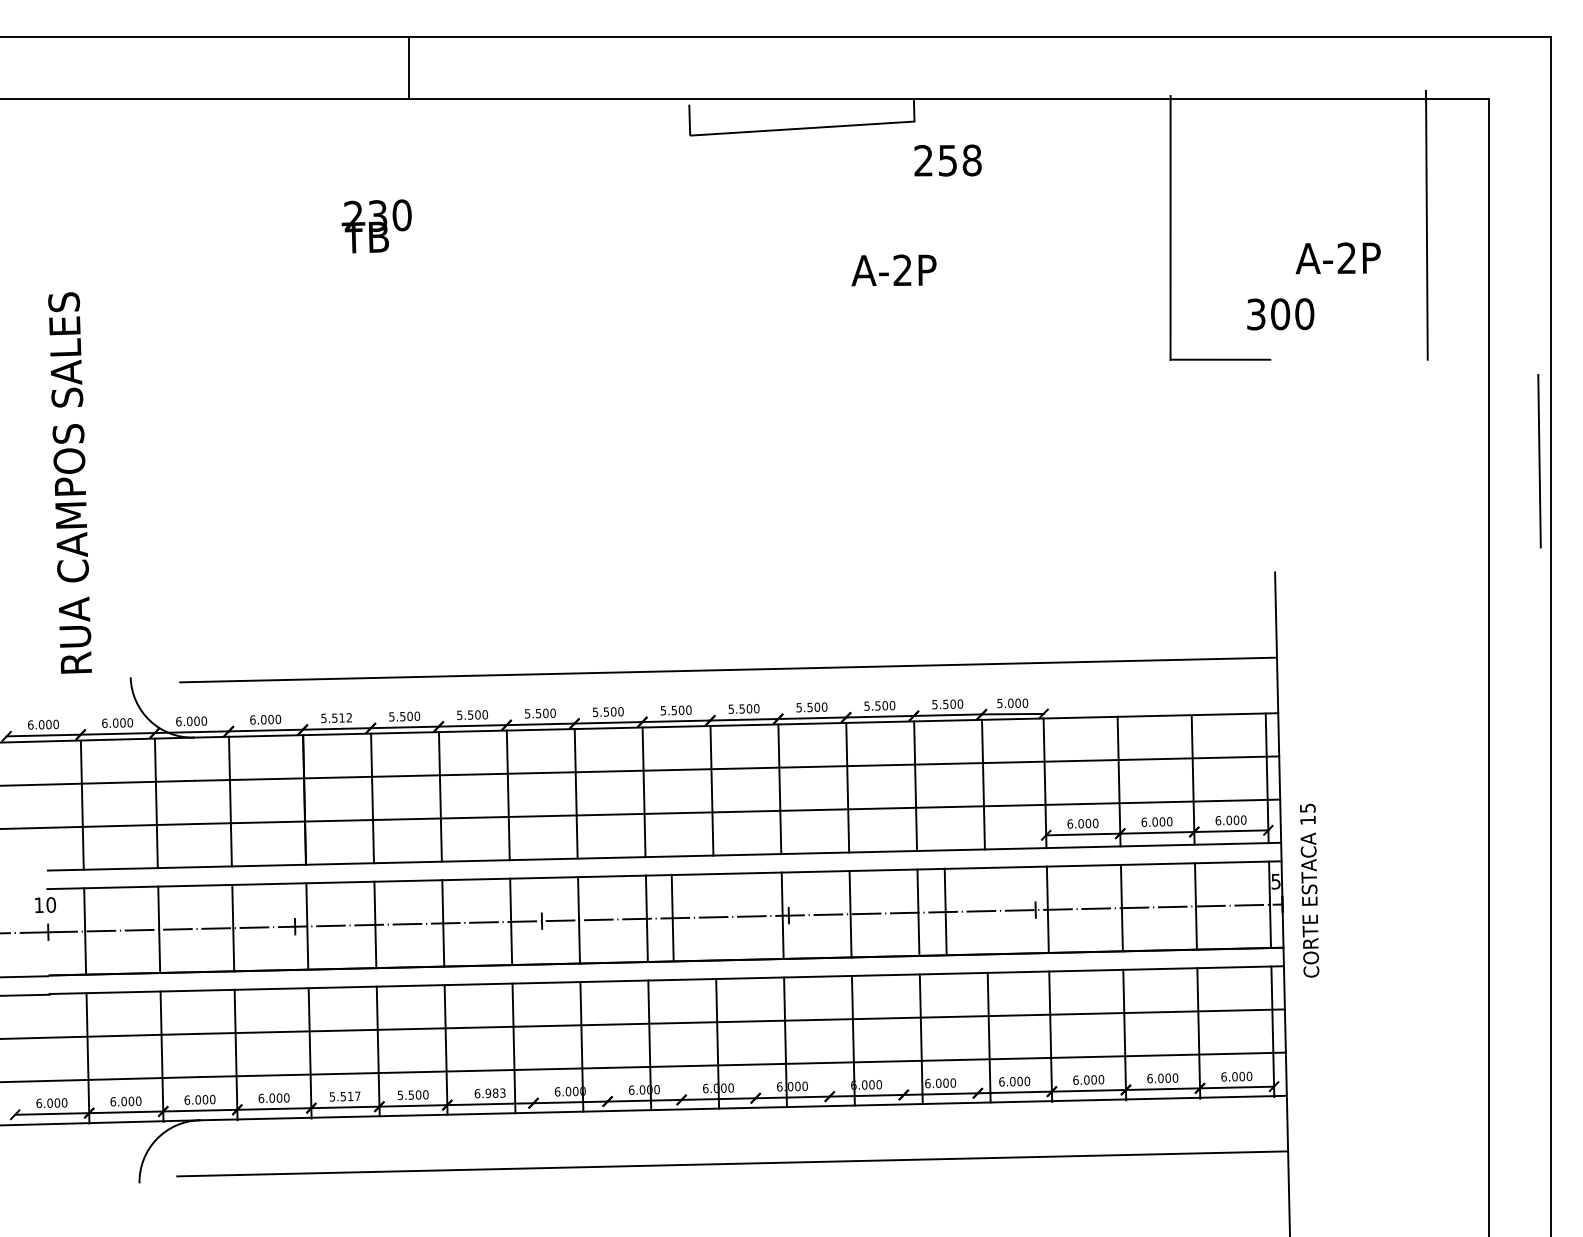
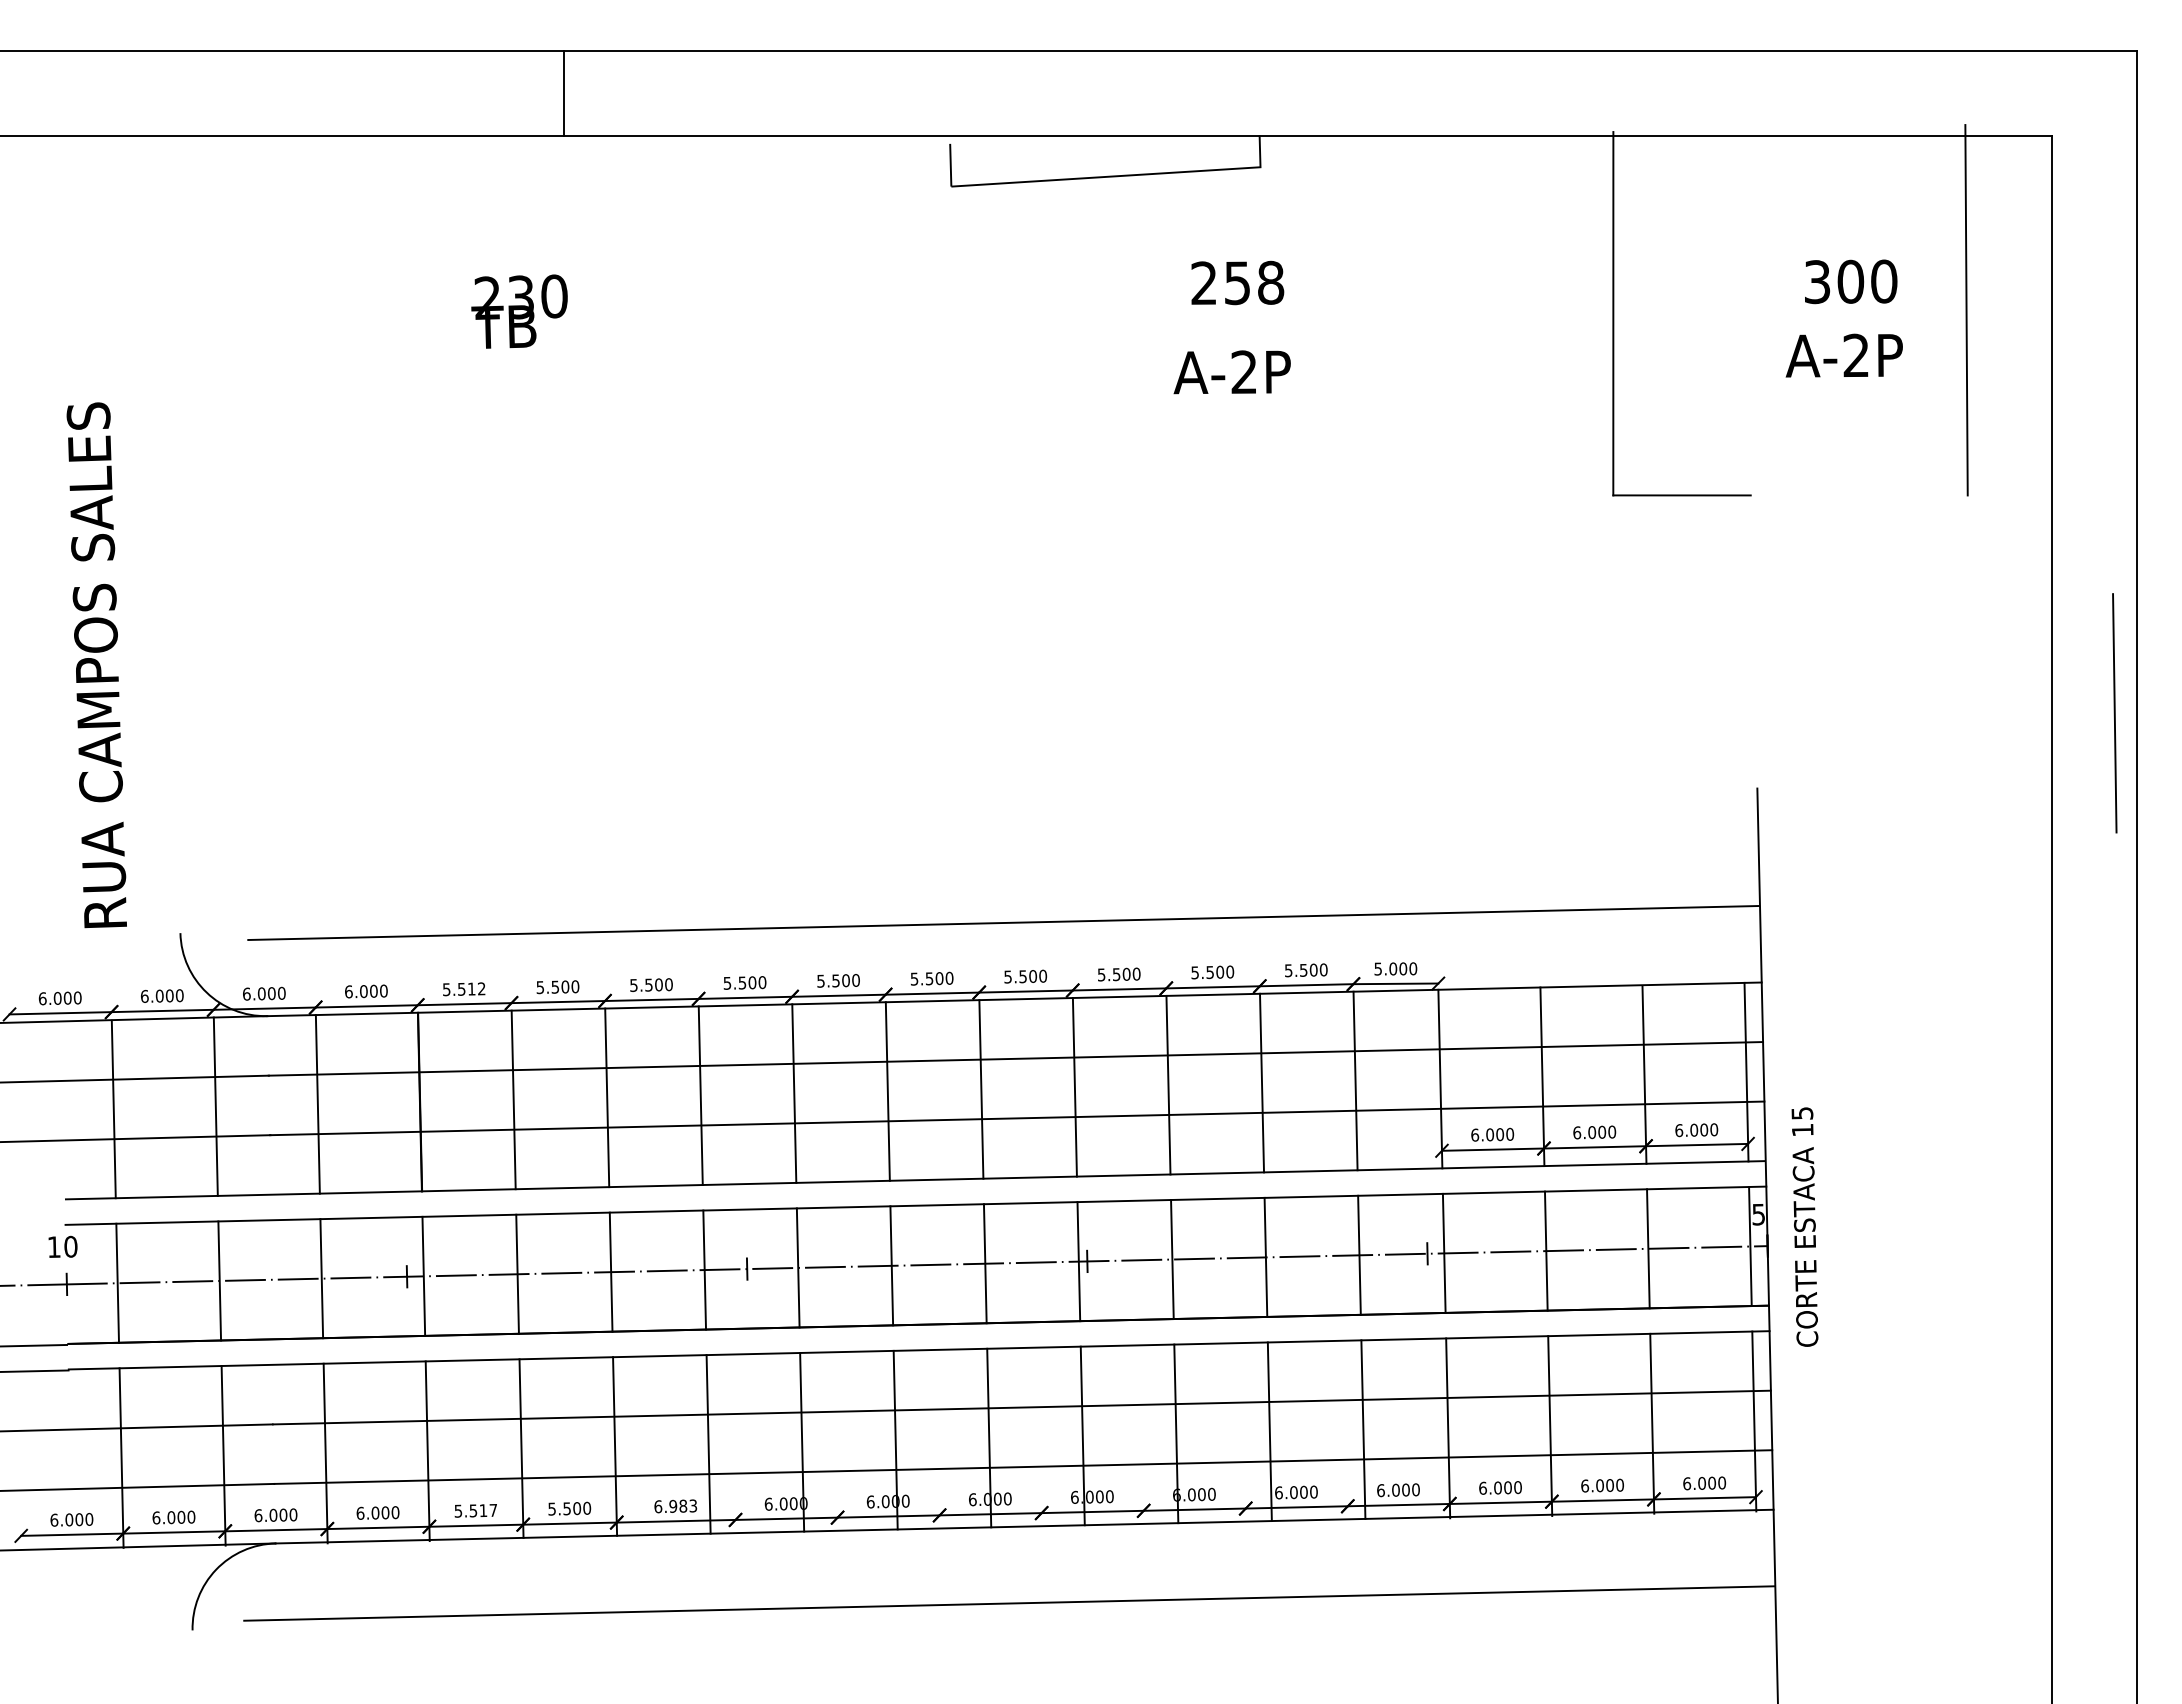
text: (947, 160) -> (1237, 282), moved
text: (1280, 314) -> (1851, 281), moved
line: (1539, 461) -> (2114, 713), moved
line: (945, 911) -> (1359, 1254), moved
line: (672, 917) -> (984, 1263), moved

